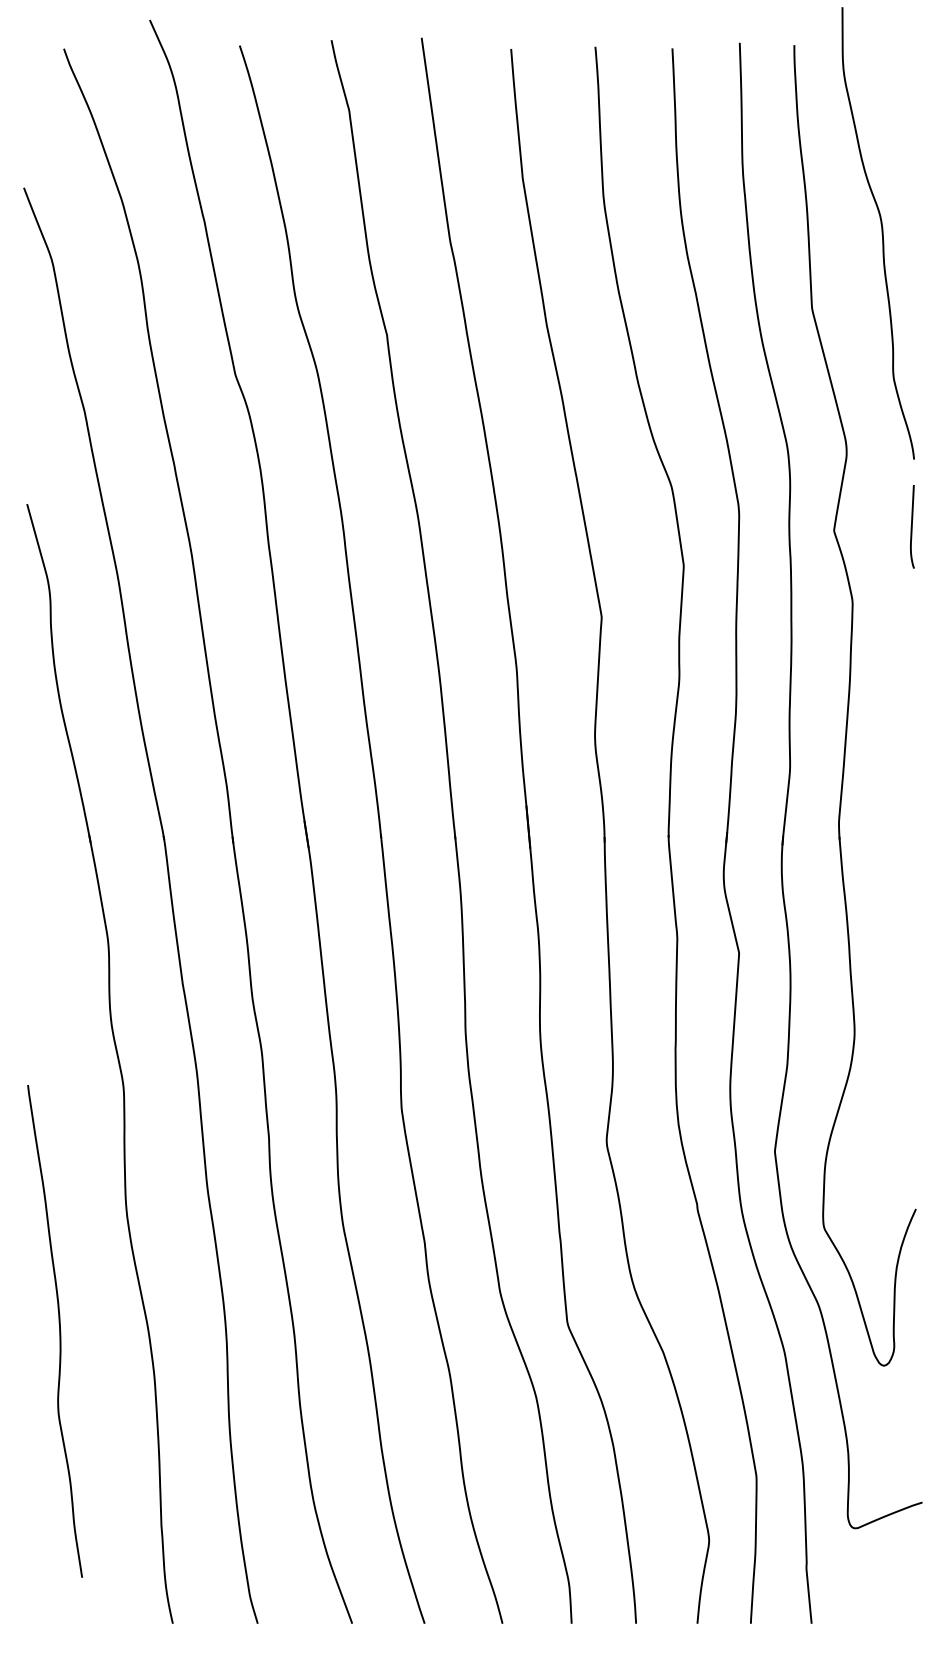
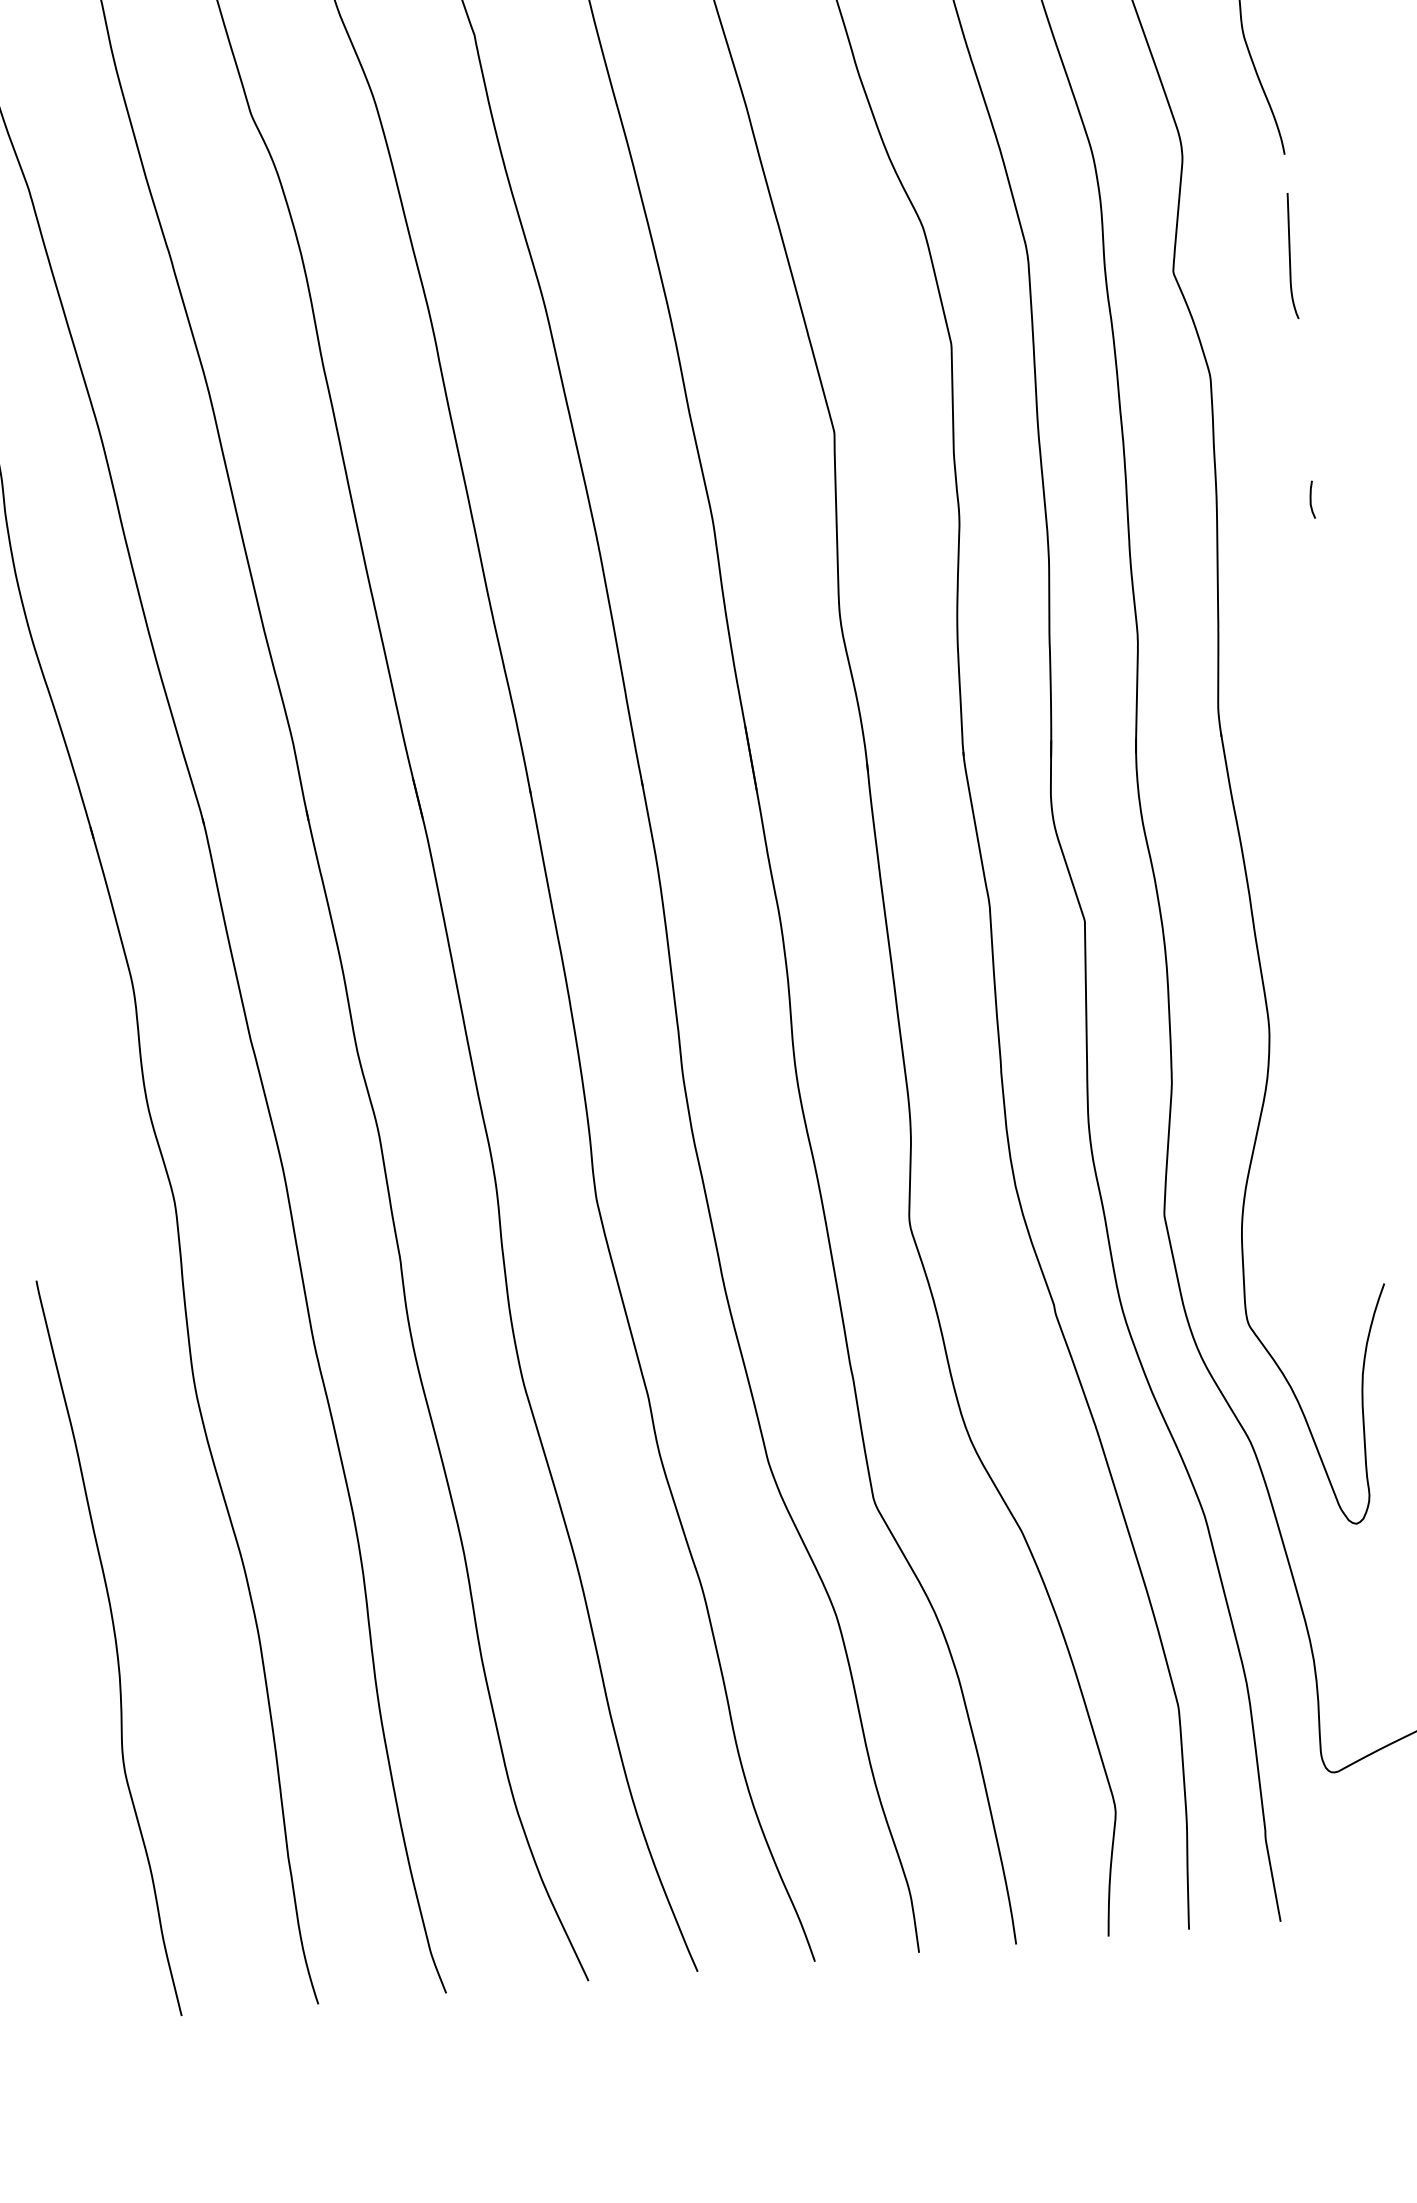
curve: (912, 688) -> (1311, 499), added
curve: (59, 1331) -> (115, 1647), moved

